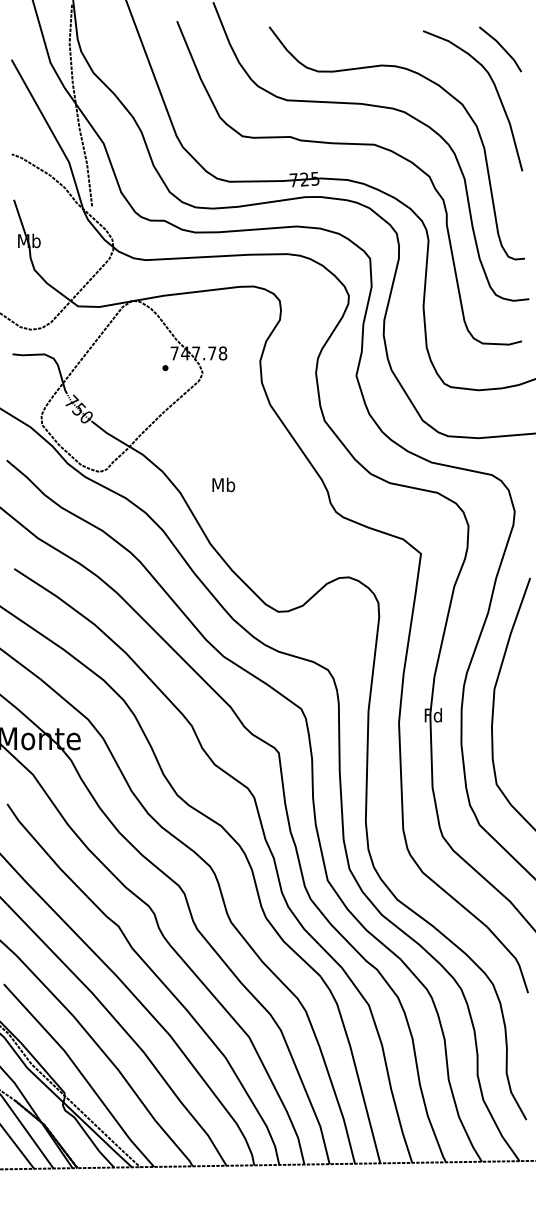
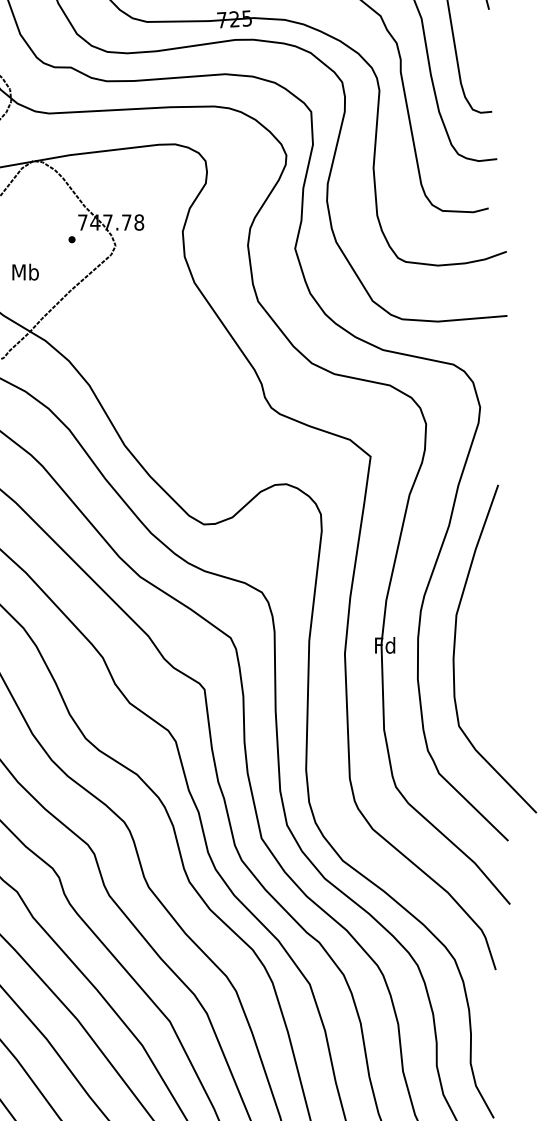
text: (223, 484) -> (25, 271), moved

